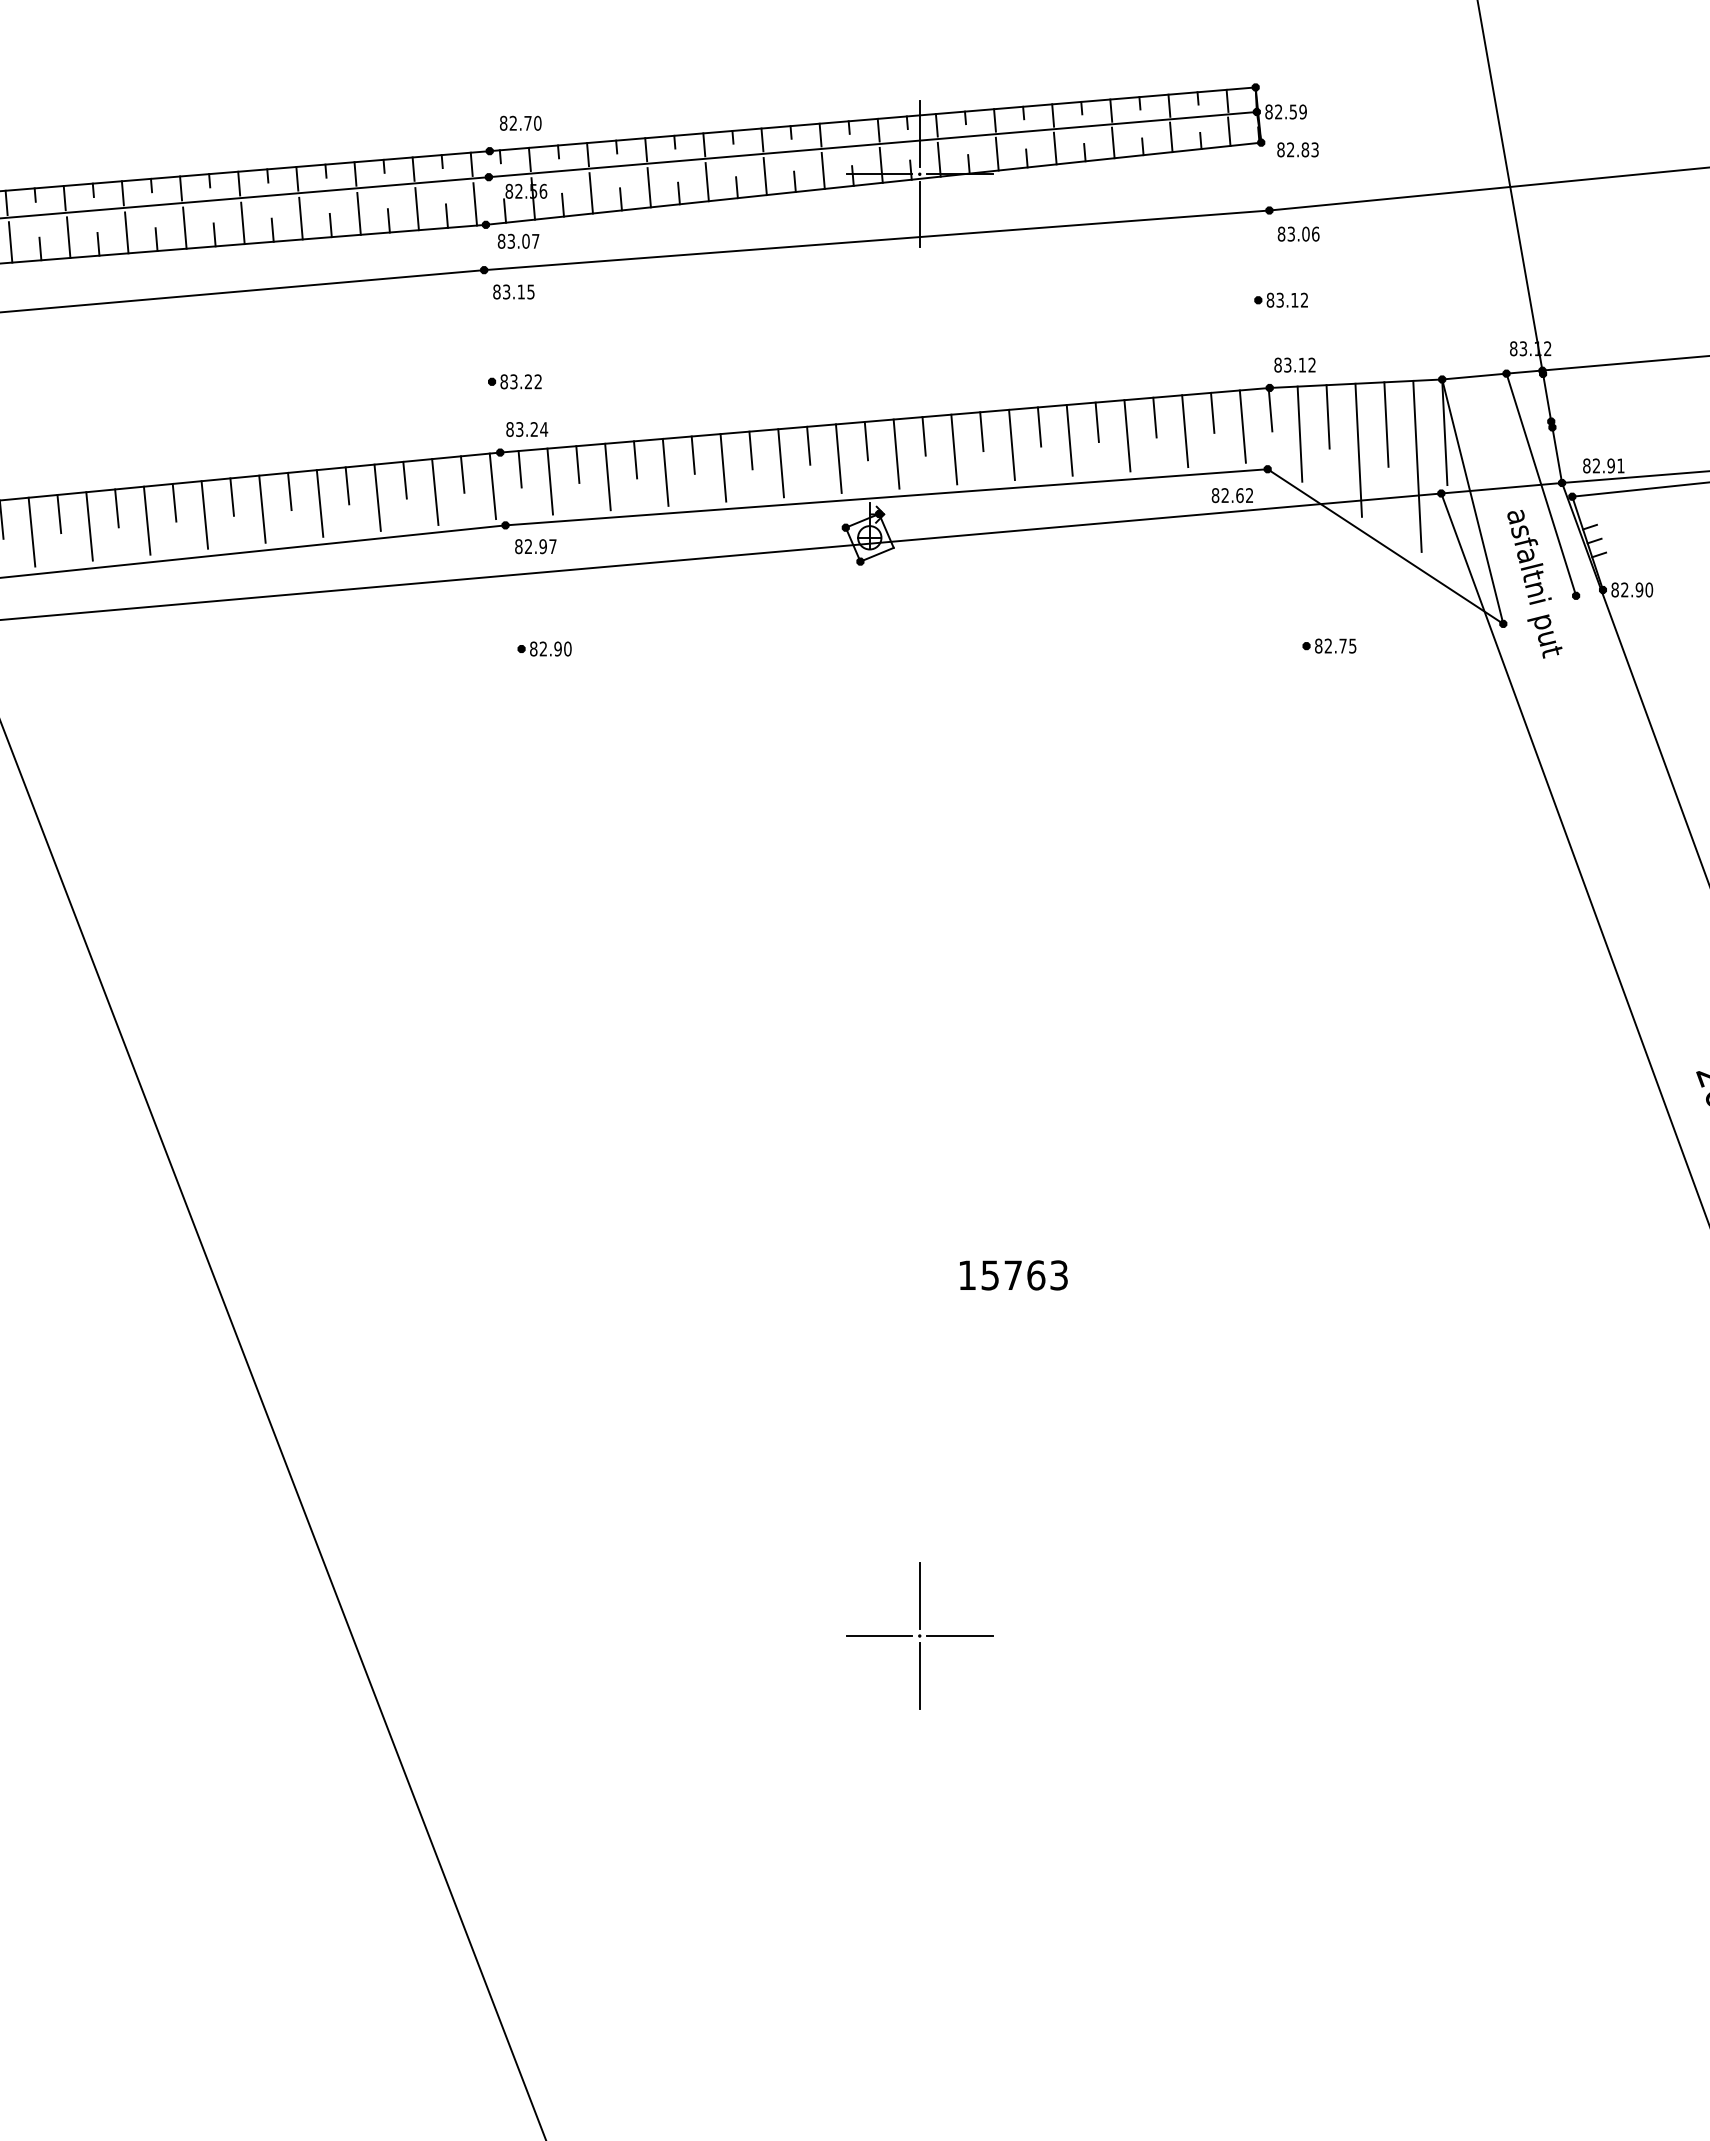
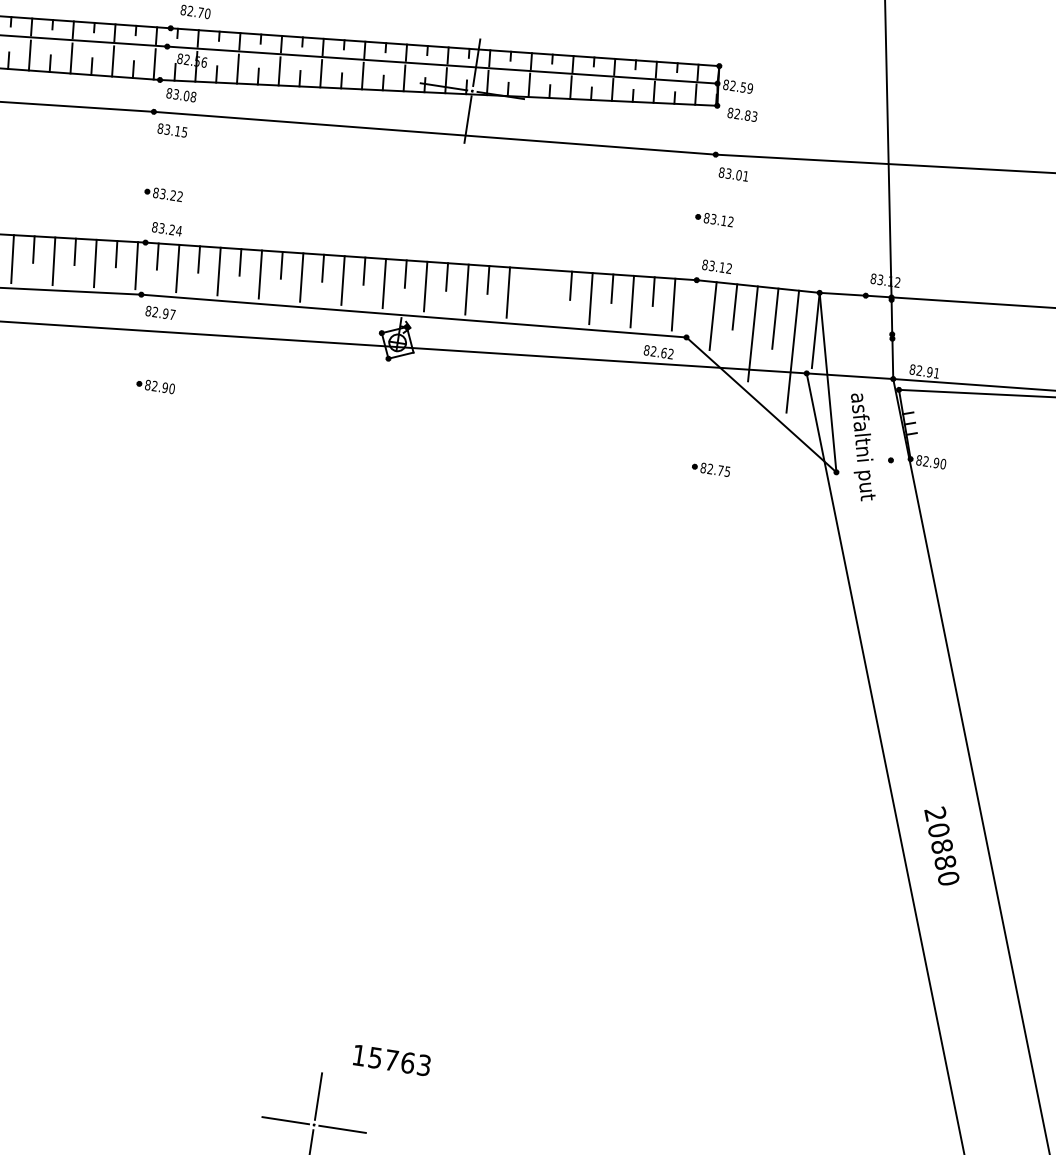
text: (1315, 233) -> (745, 175), 83.06 -> 83.01
text: (535, 240) -> (193, 96), 83.07 -> 83.08
line: (1270, 409) -> (694, 295), removed
line: (1039, 426) -> (529, 282), removed
line: (1069, 440) -> (549, 295), removed
line: (1541, 484) -> (878, 377), removed
text: (1013, 1275) -> (391, 1060), moved

